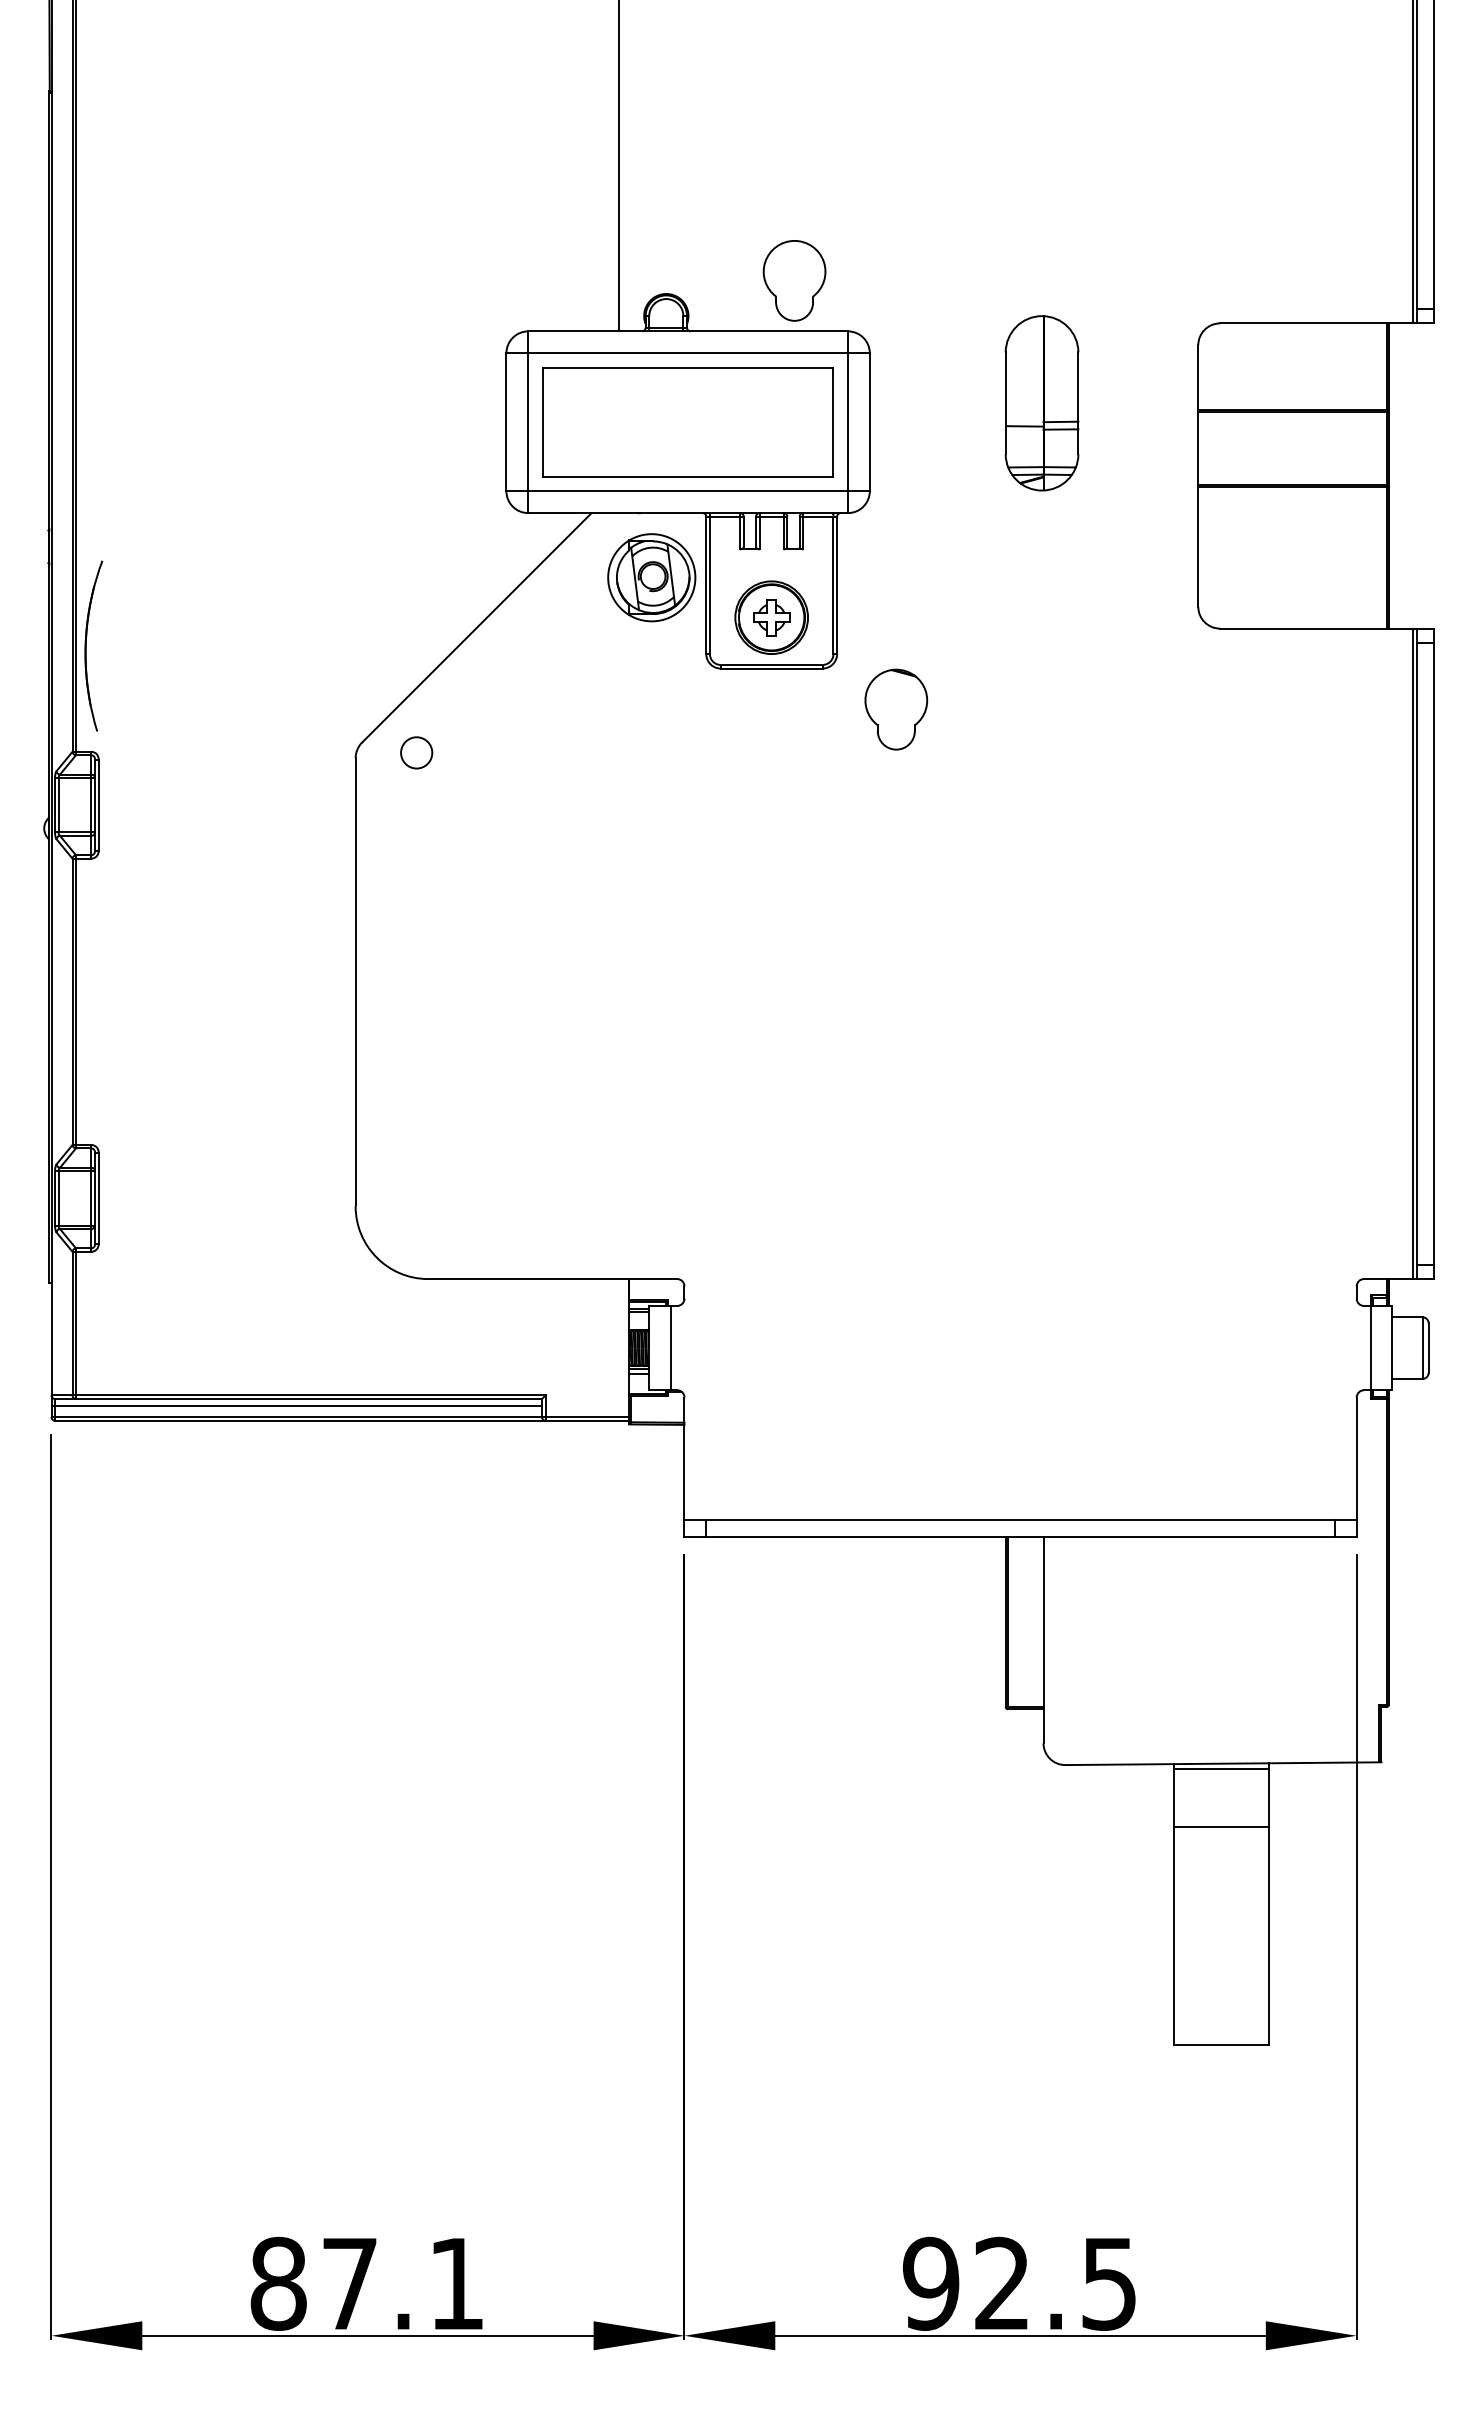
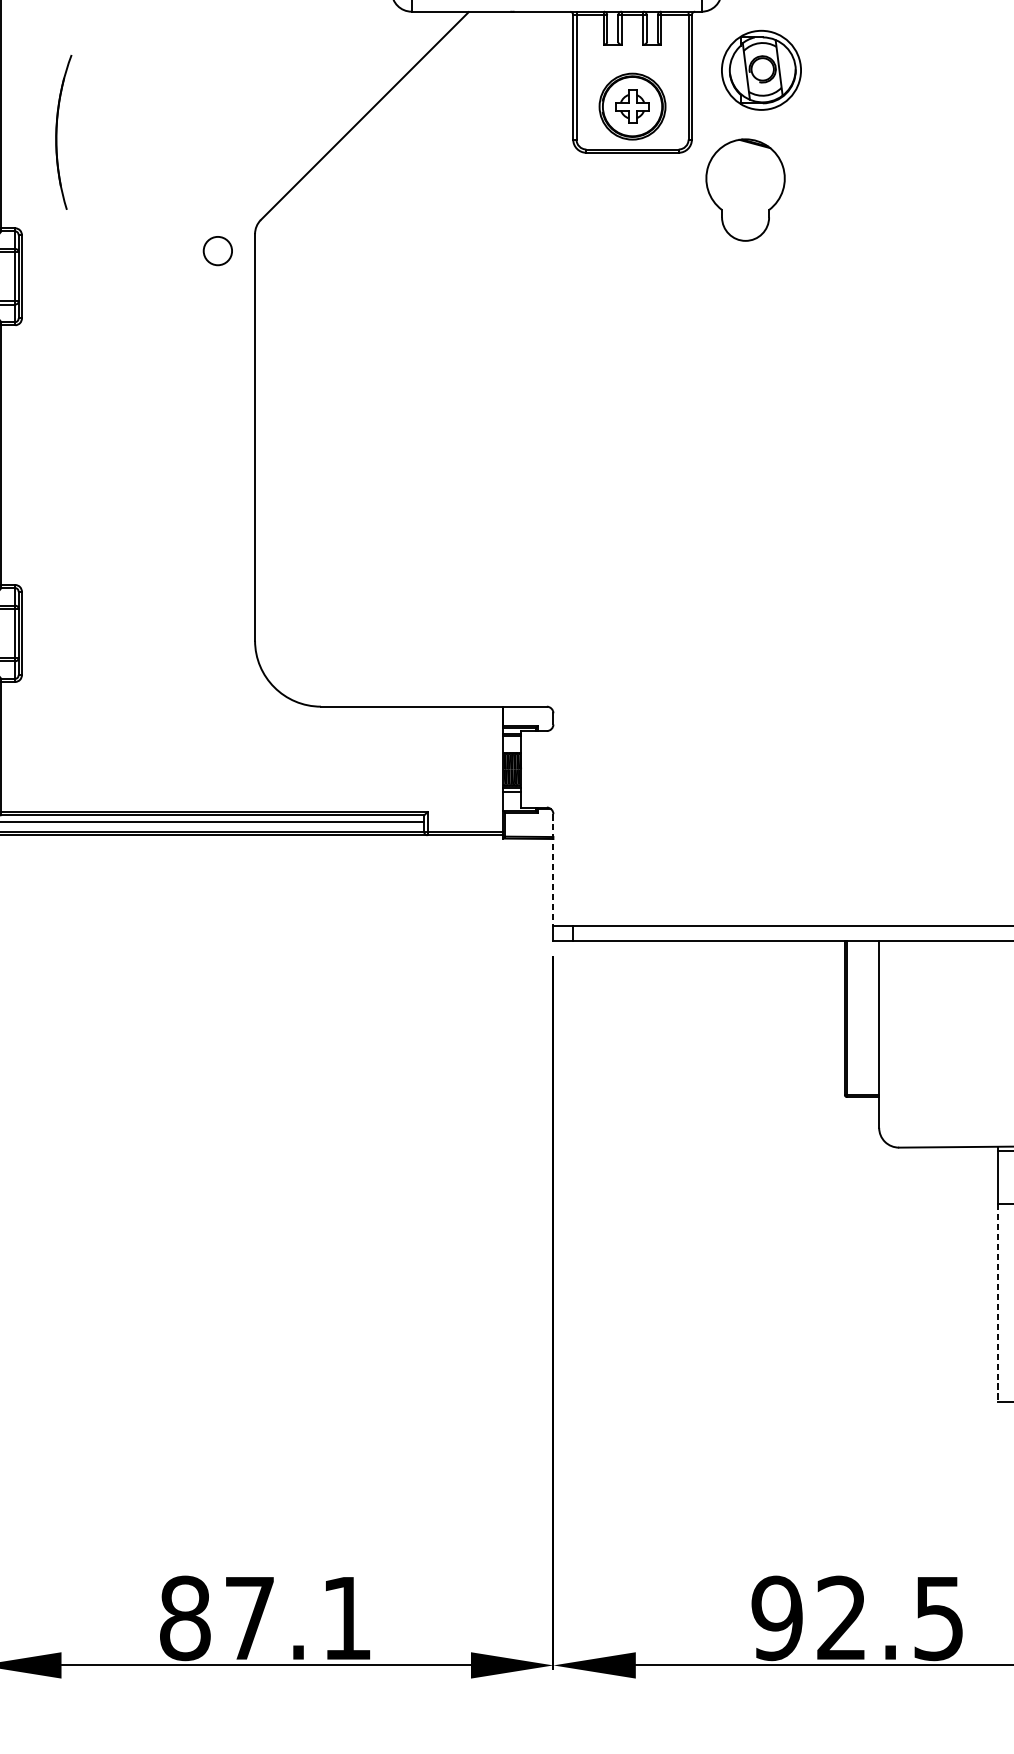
part: (651, 577) -> (761, 70), moved
part: (86, 645) -> (57, 131), moved
part: (896, 709) -> (745, 189), size x1.4
circle: (416, 752) -> (217, 250), moved
line: (670, 1347) -> (540, 768), removed
line: (684, 1459) -> (553, 870), solid -> dashed
line: (1174, 1936) -> (998, 1303), solid -> dashed

